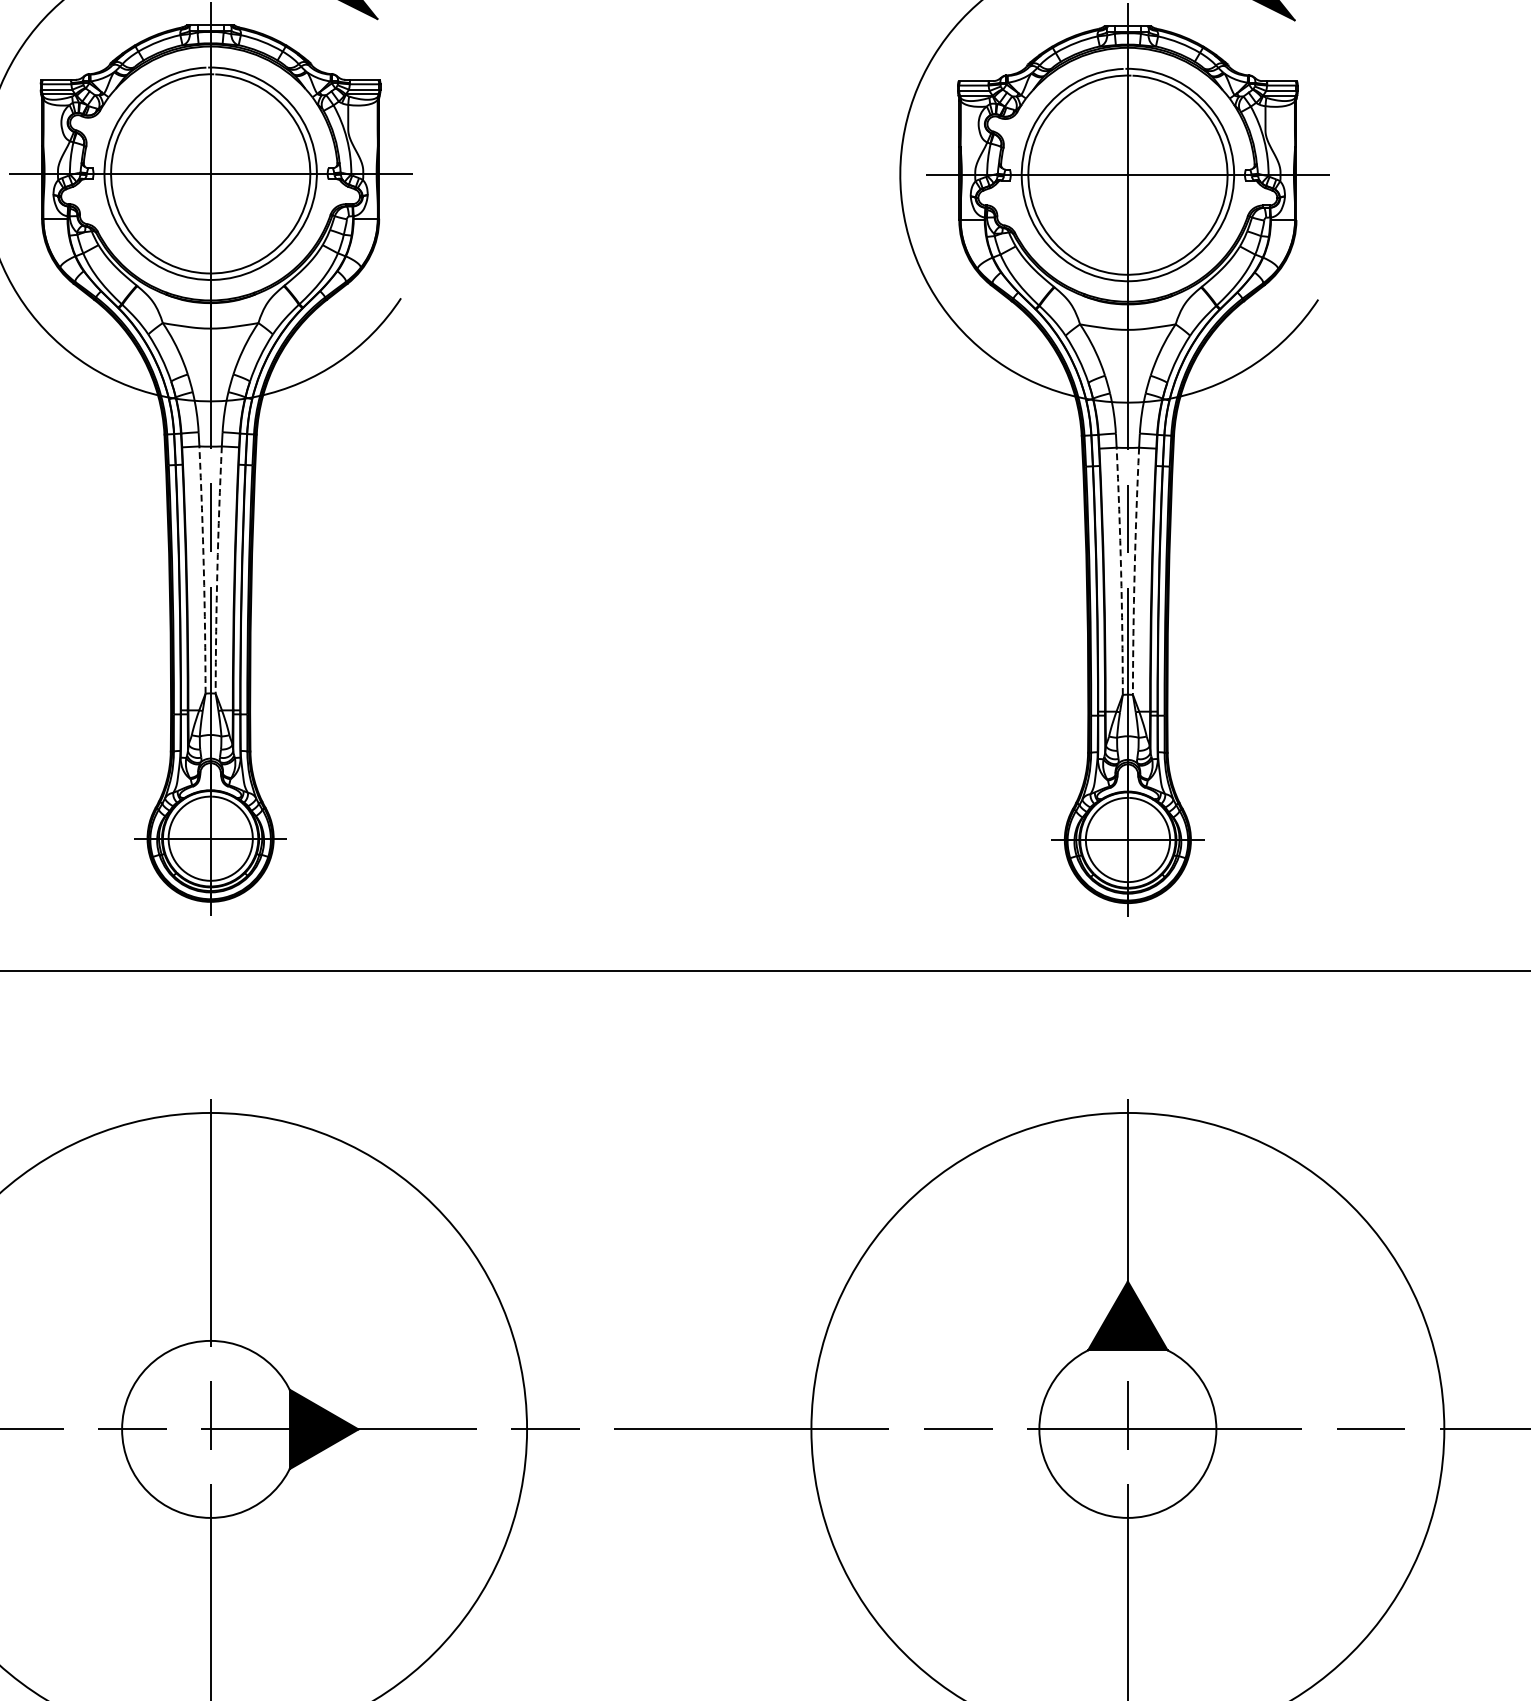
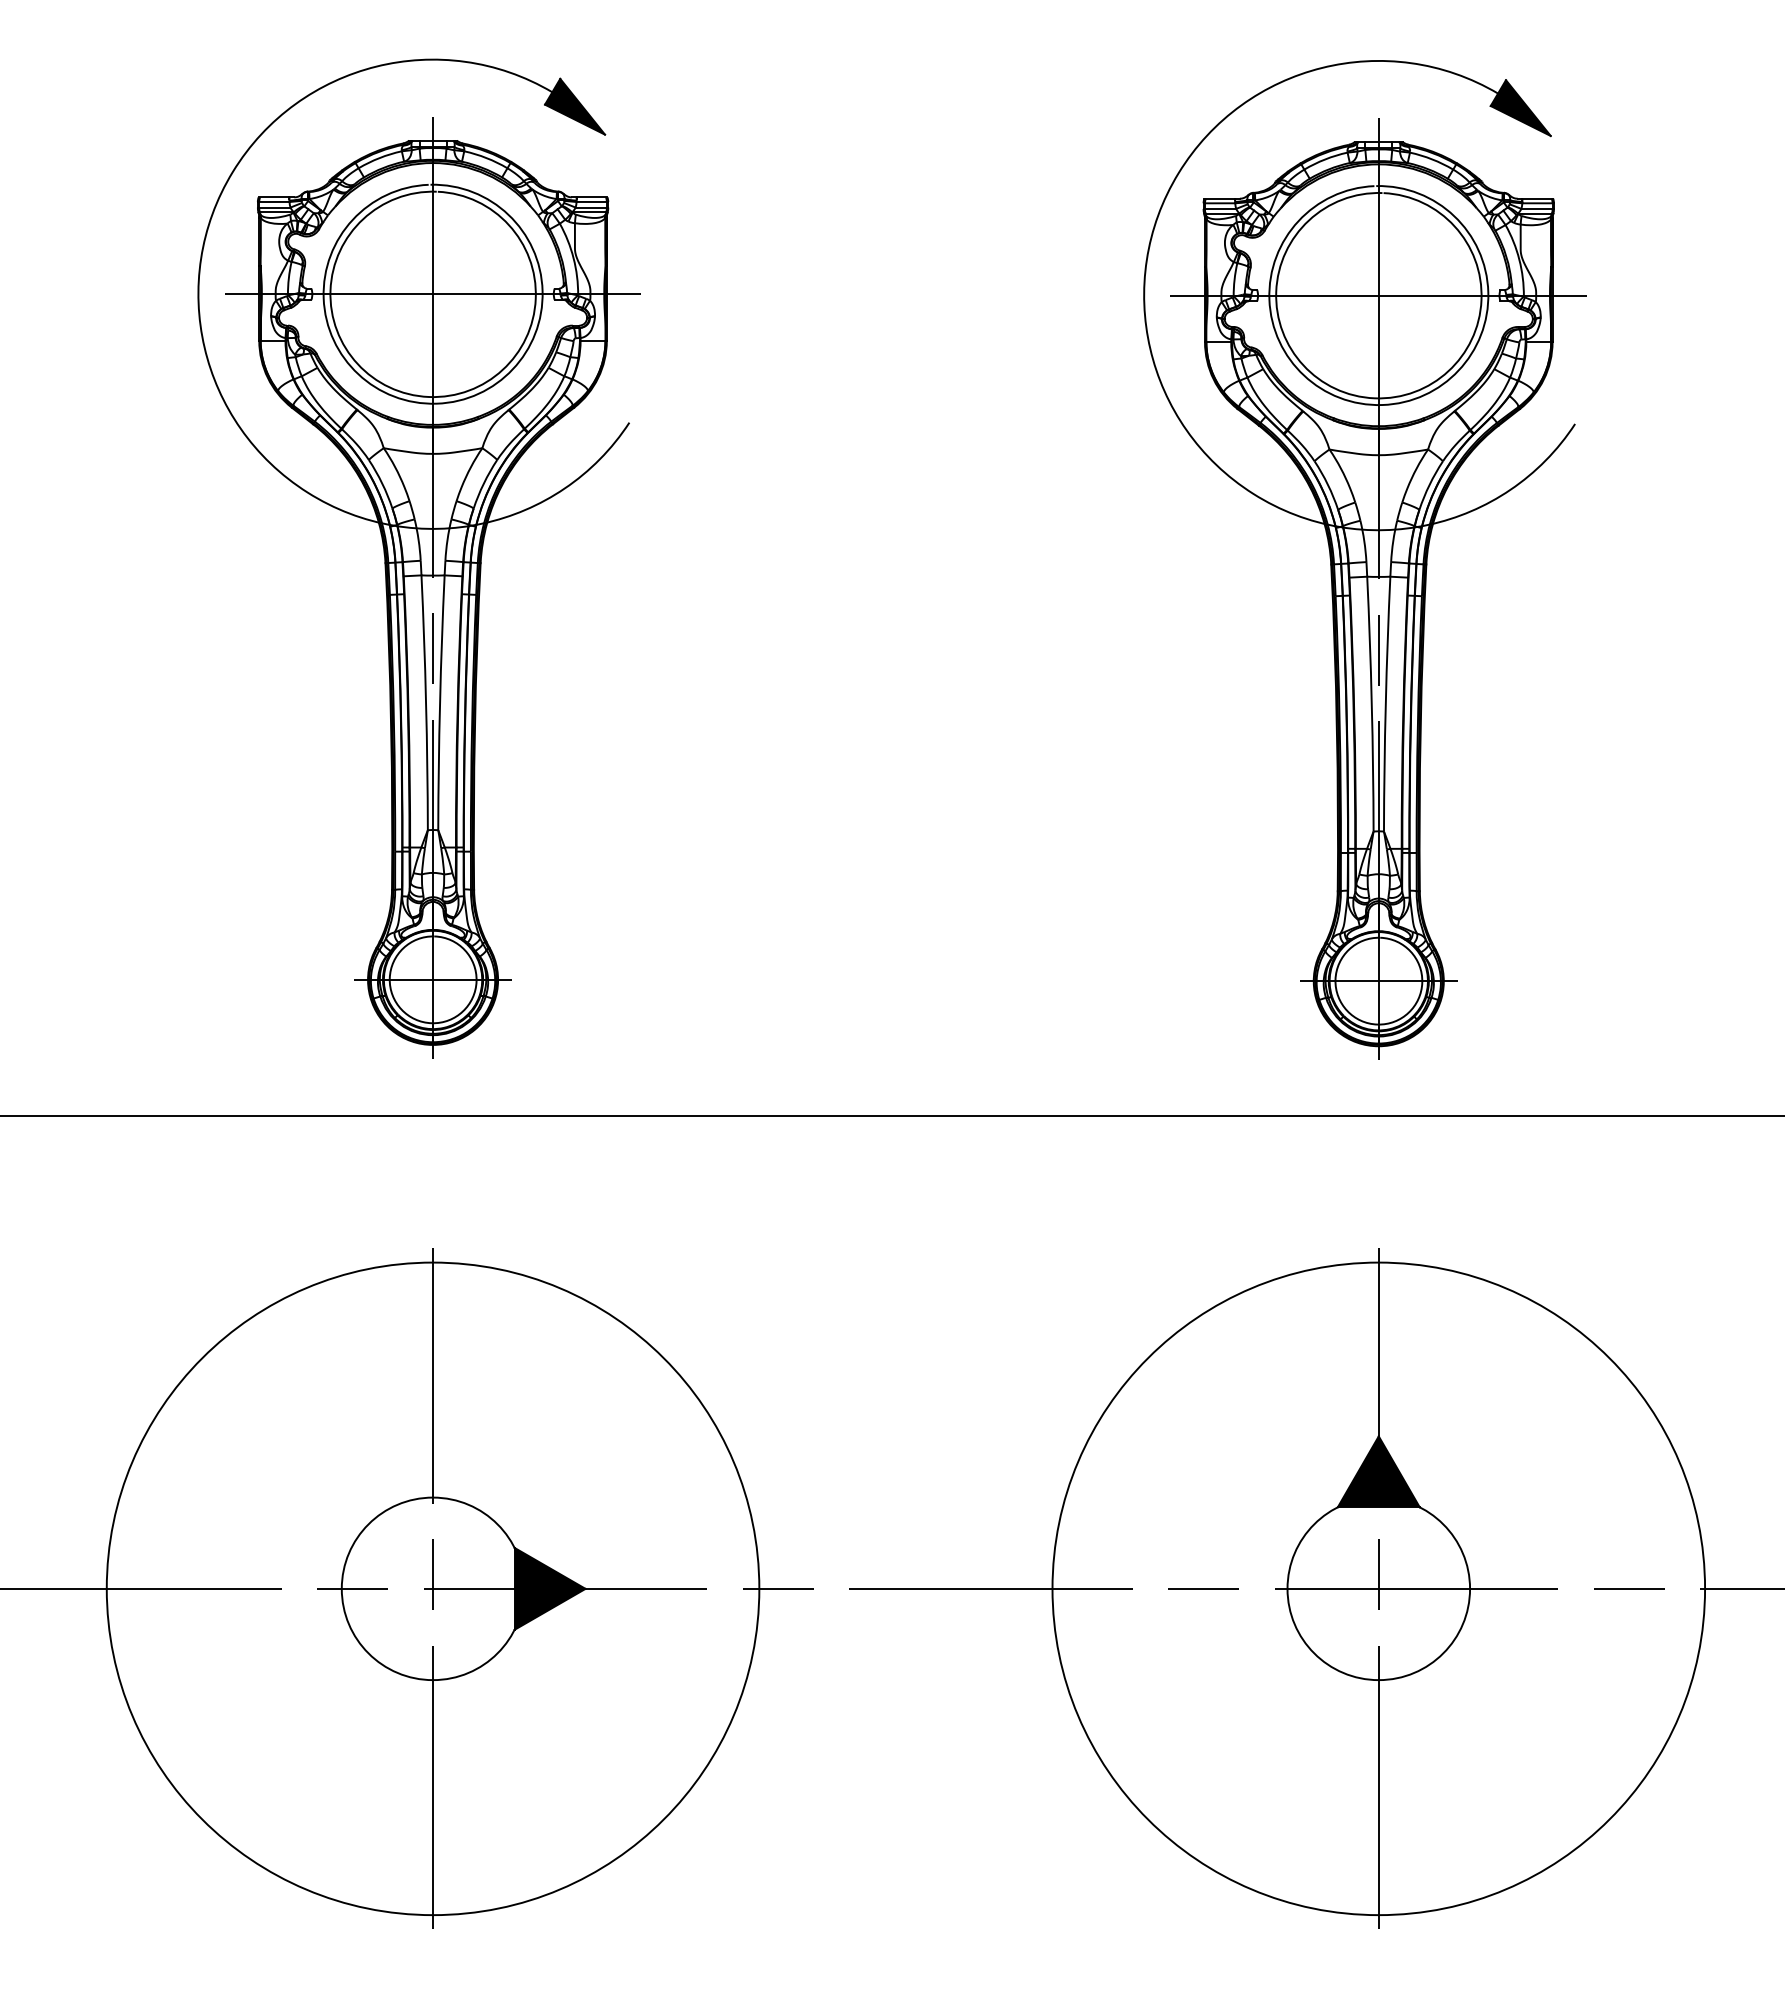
arc: (204, 569) -> (426, 702), dashed -> solid
arc: (217, 569) -> (440, 702), dashed -> solid
arc: (1120, 571) -> (1371, 704), dashed -> solid
arc: (1134, 571) -> (1385, 704), dashed -> solid

